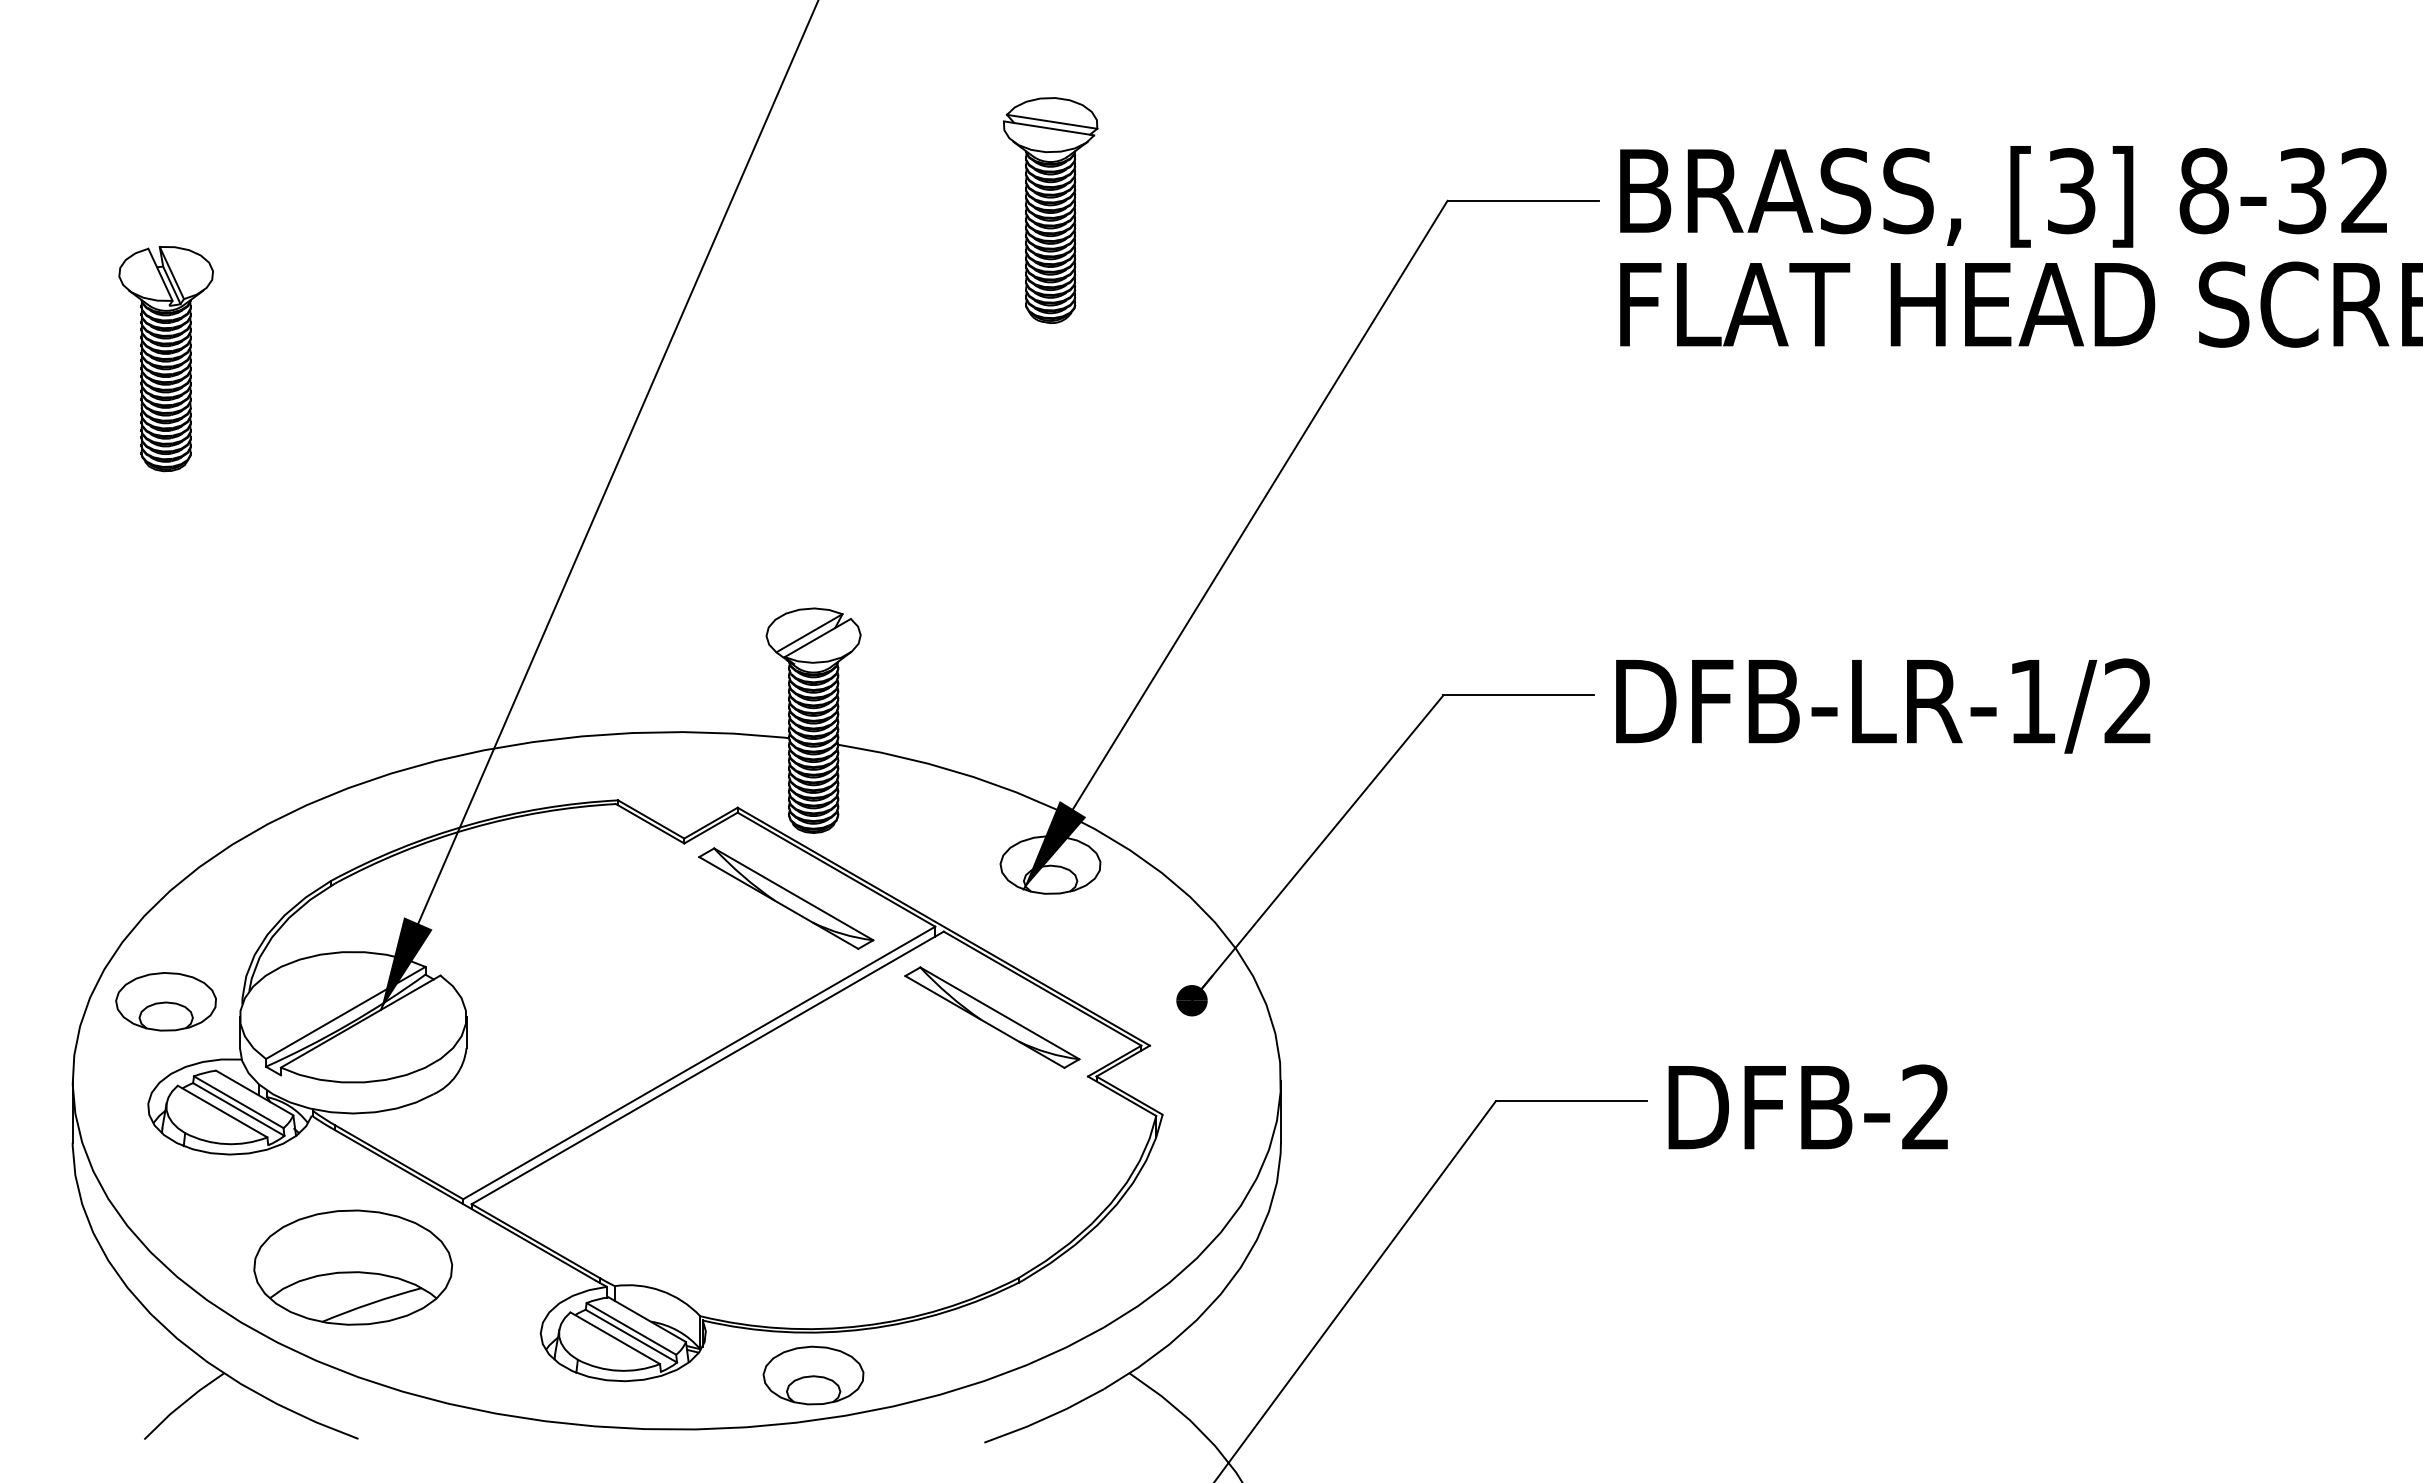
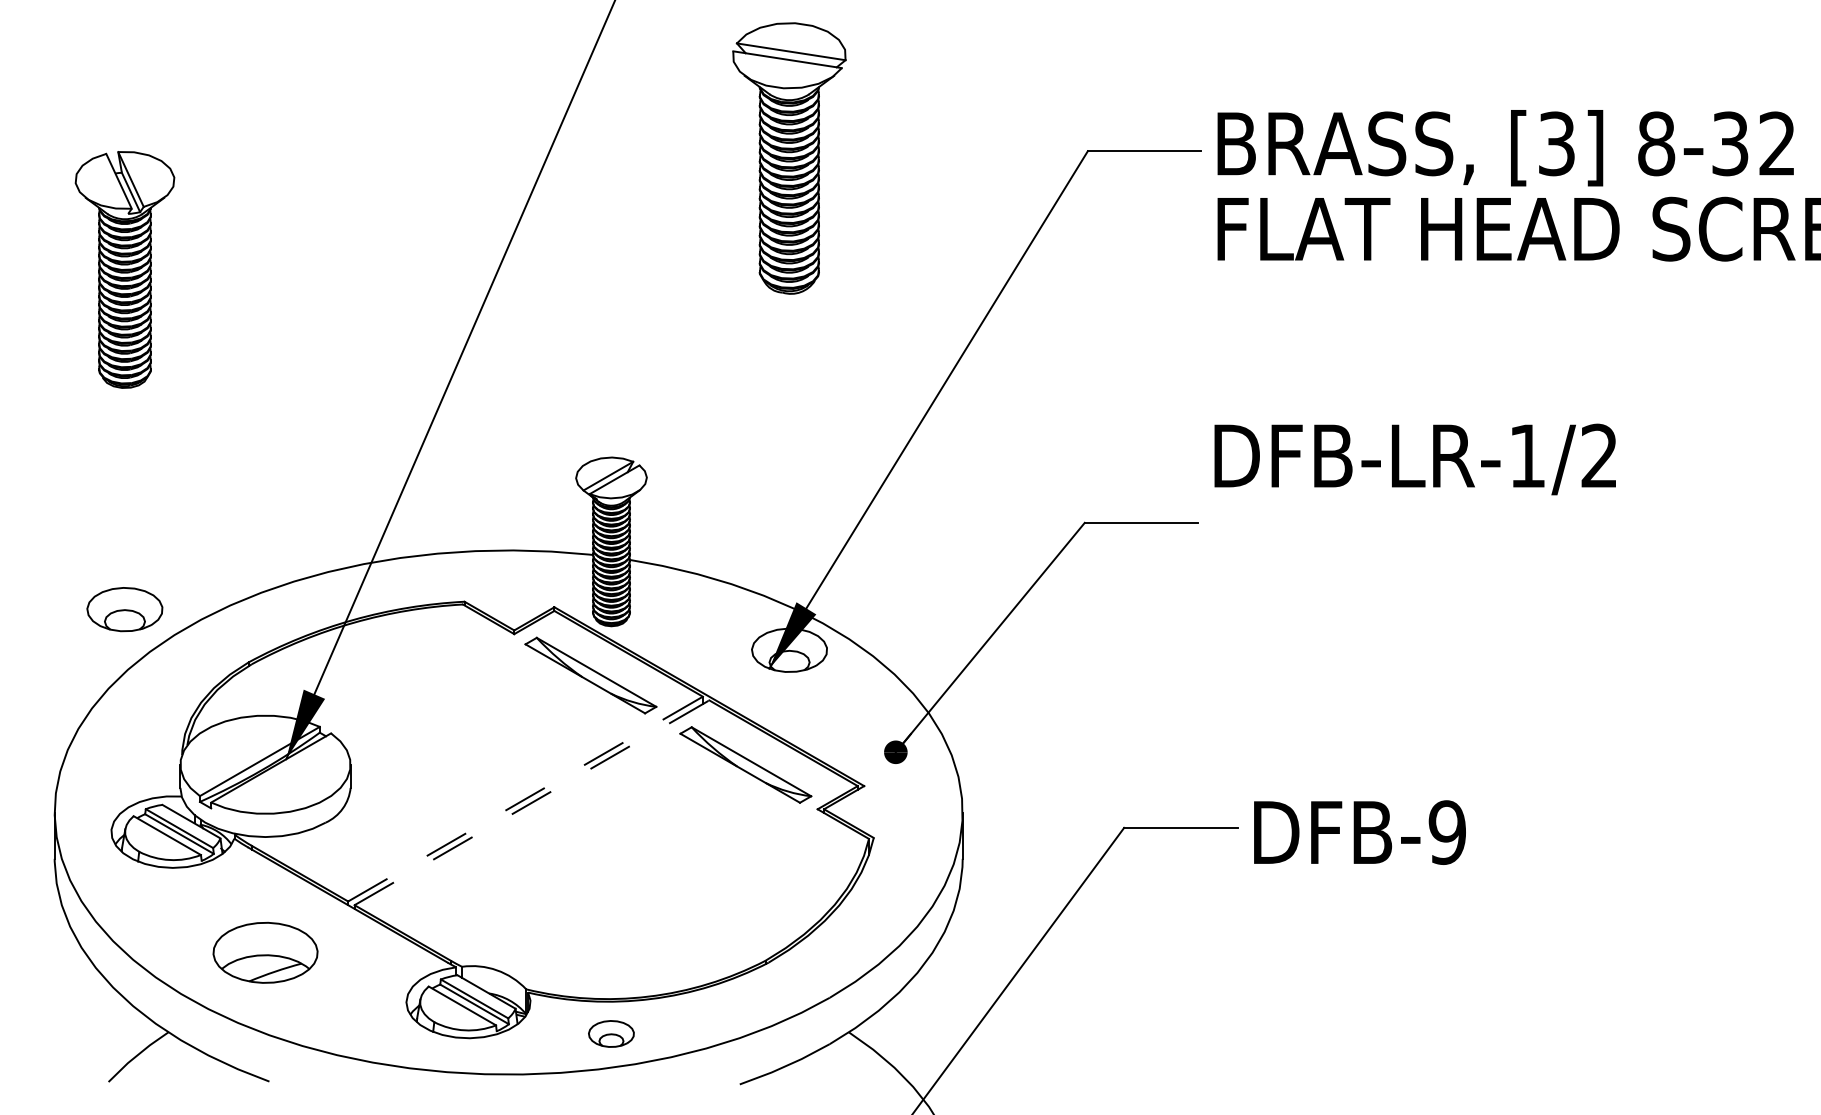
part: (1050, 210) -> (789, 158), size x1.6
part: (165, 359) -> (124, 270), size x1.4
text: (1883, 705) -> (1415, 459), moved
part: (165, 1001) -> (124, 609), moved
line: (699, 1062) -> (525, 798), solid -> dashed
line: (707, 1067) -> (531, 802), solid -> dashed
text: (1925, 1107) -> (1447, 832), DFB-2 -> DFB-9
part: (353, 1267) -> (265, 952), size x0.7
part: (813, 1375) -> (611, 1033), size x0.6

